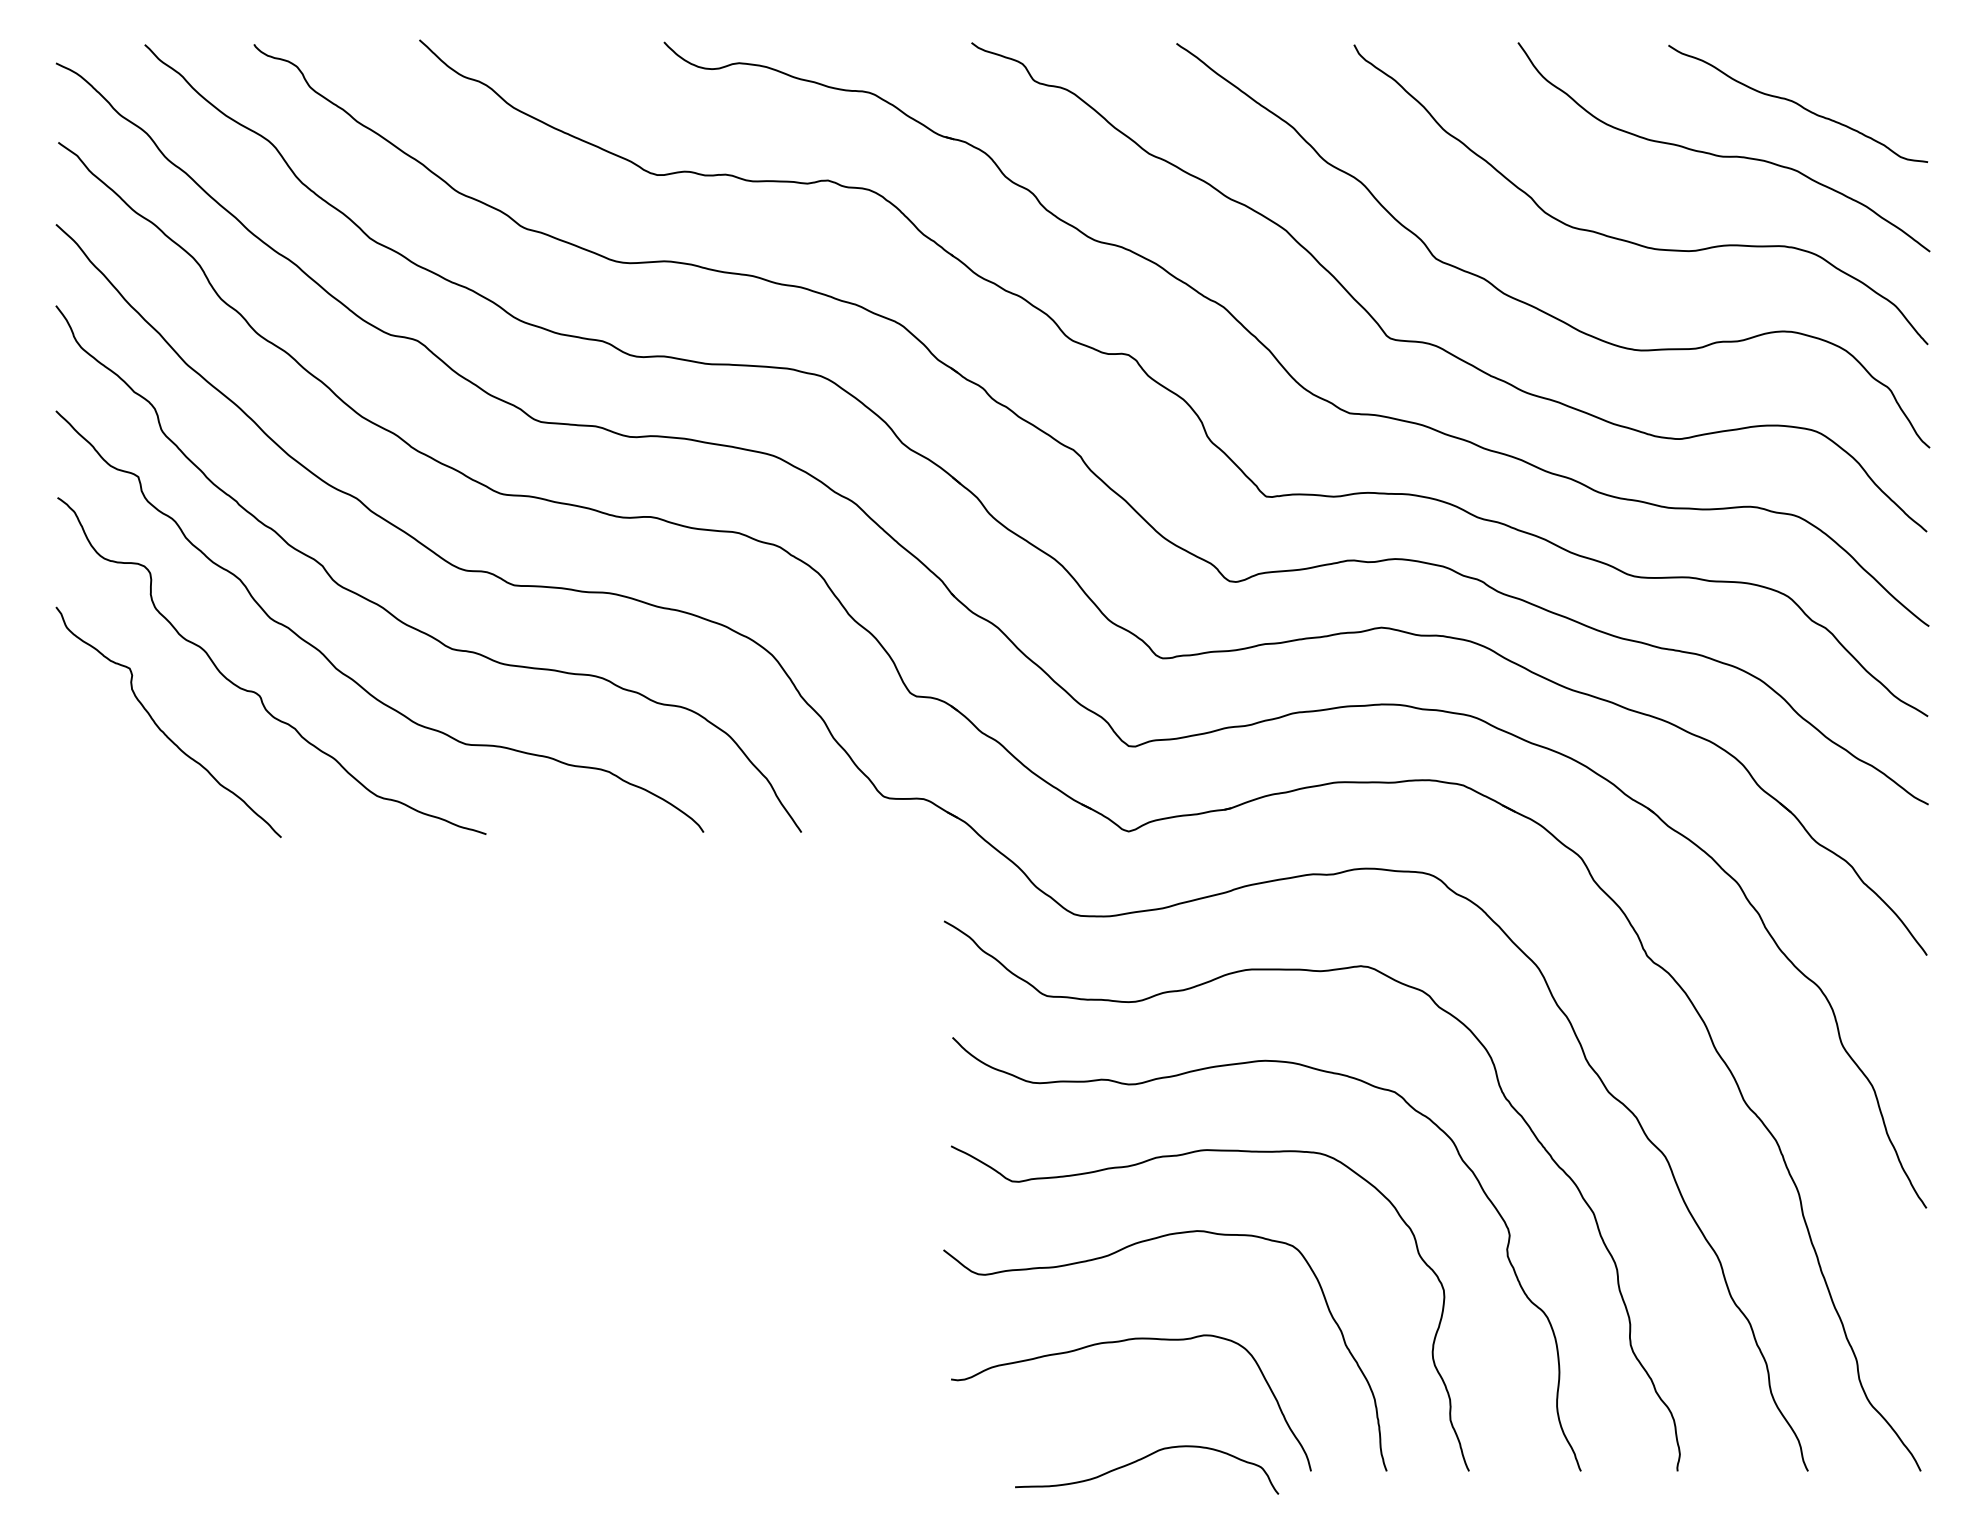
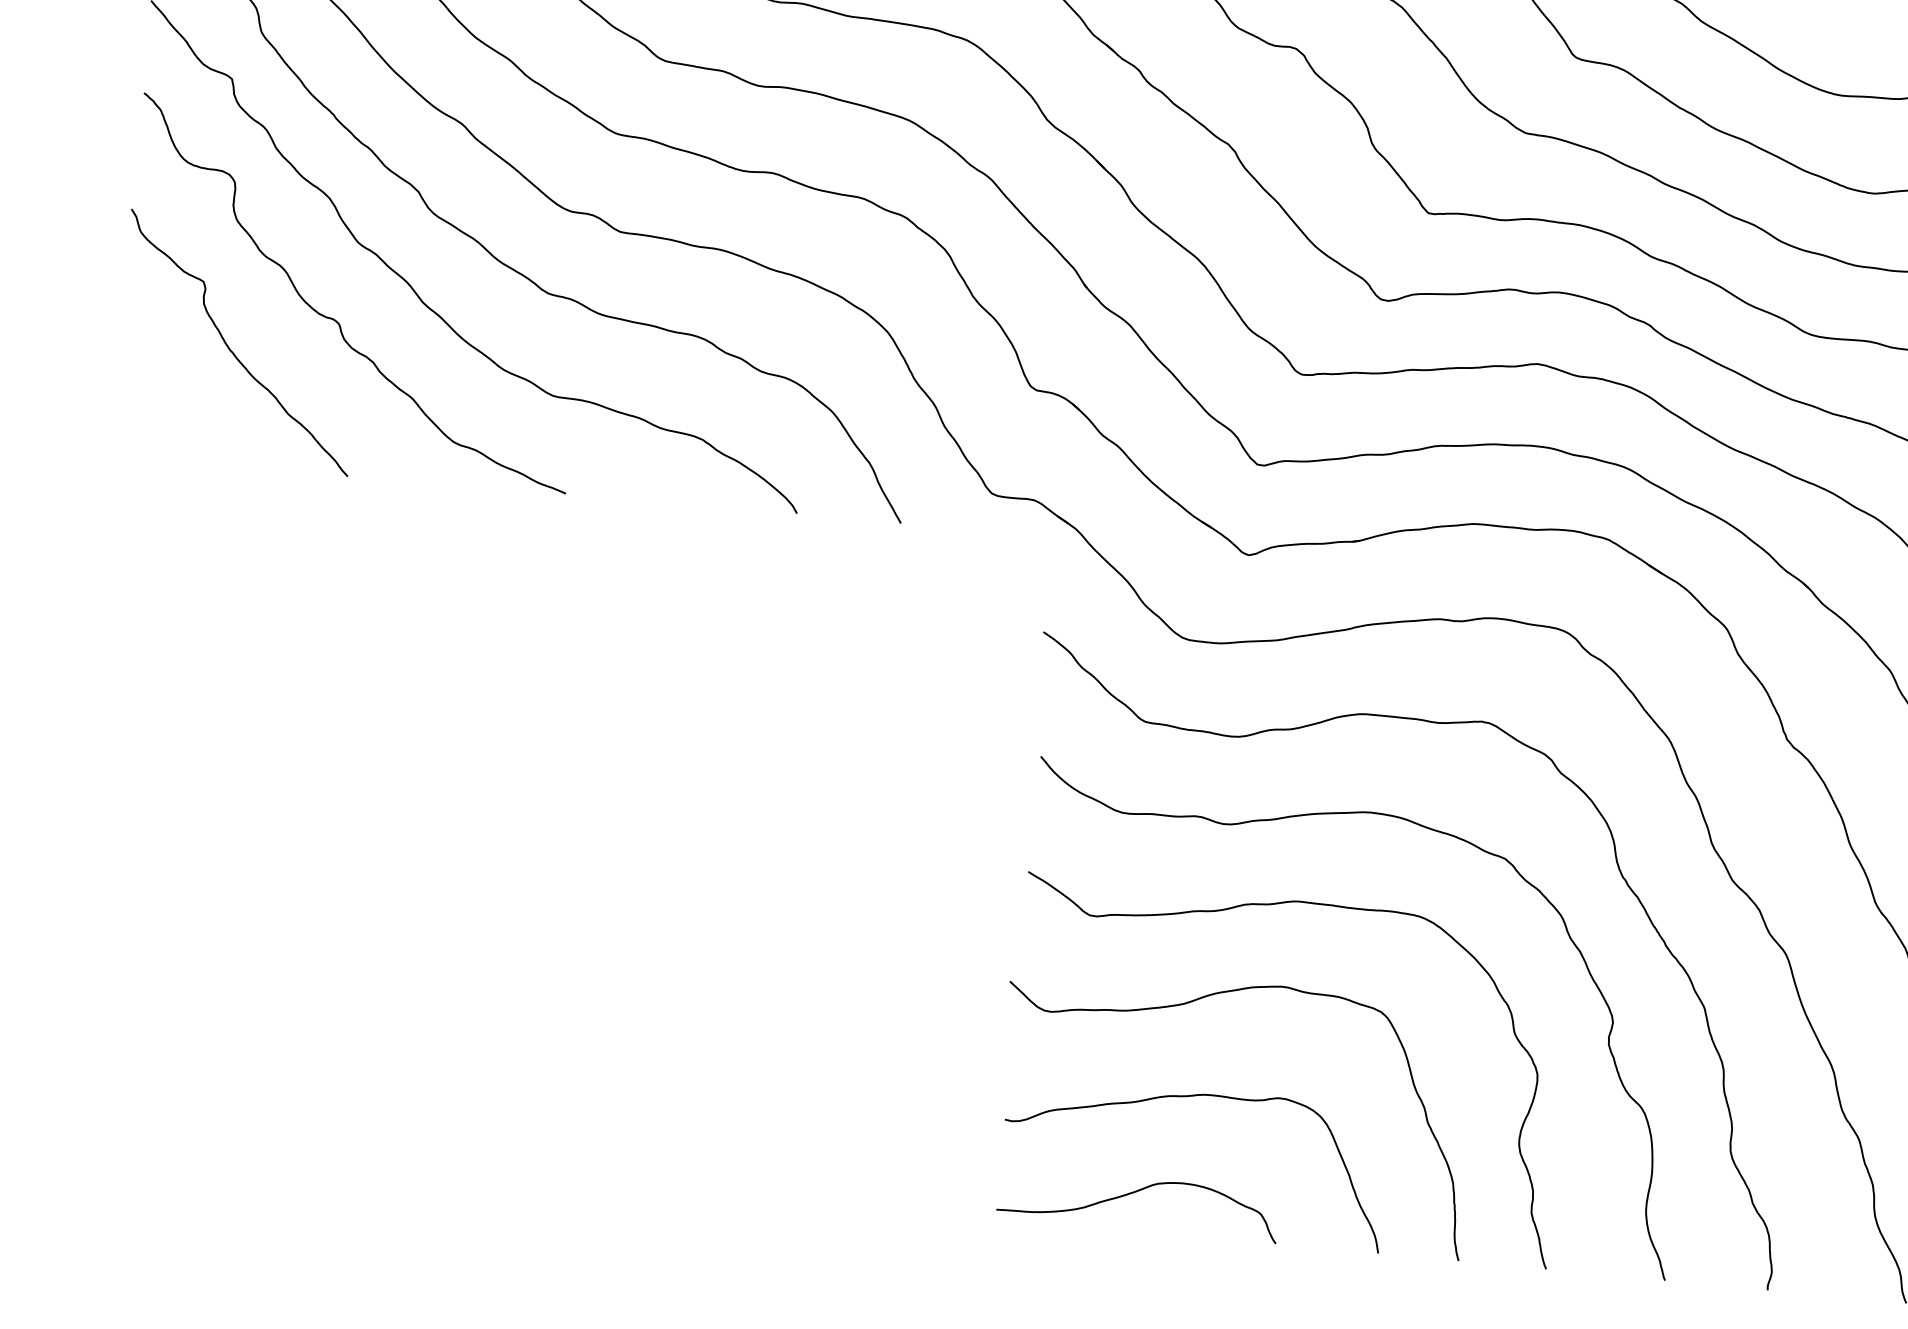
curve: (1145, 1458) -> (1137, 1192), moved

